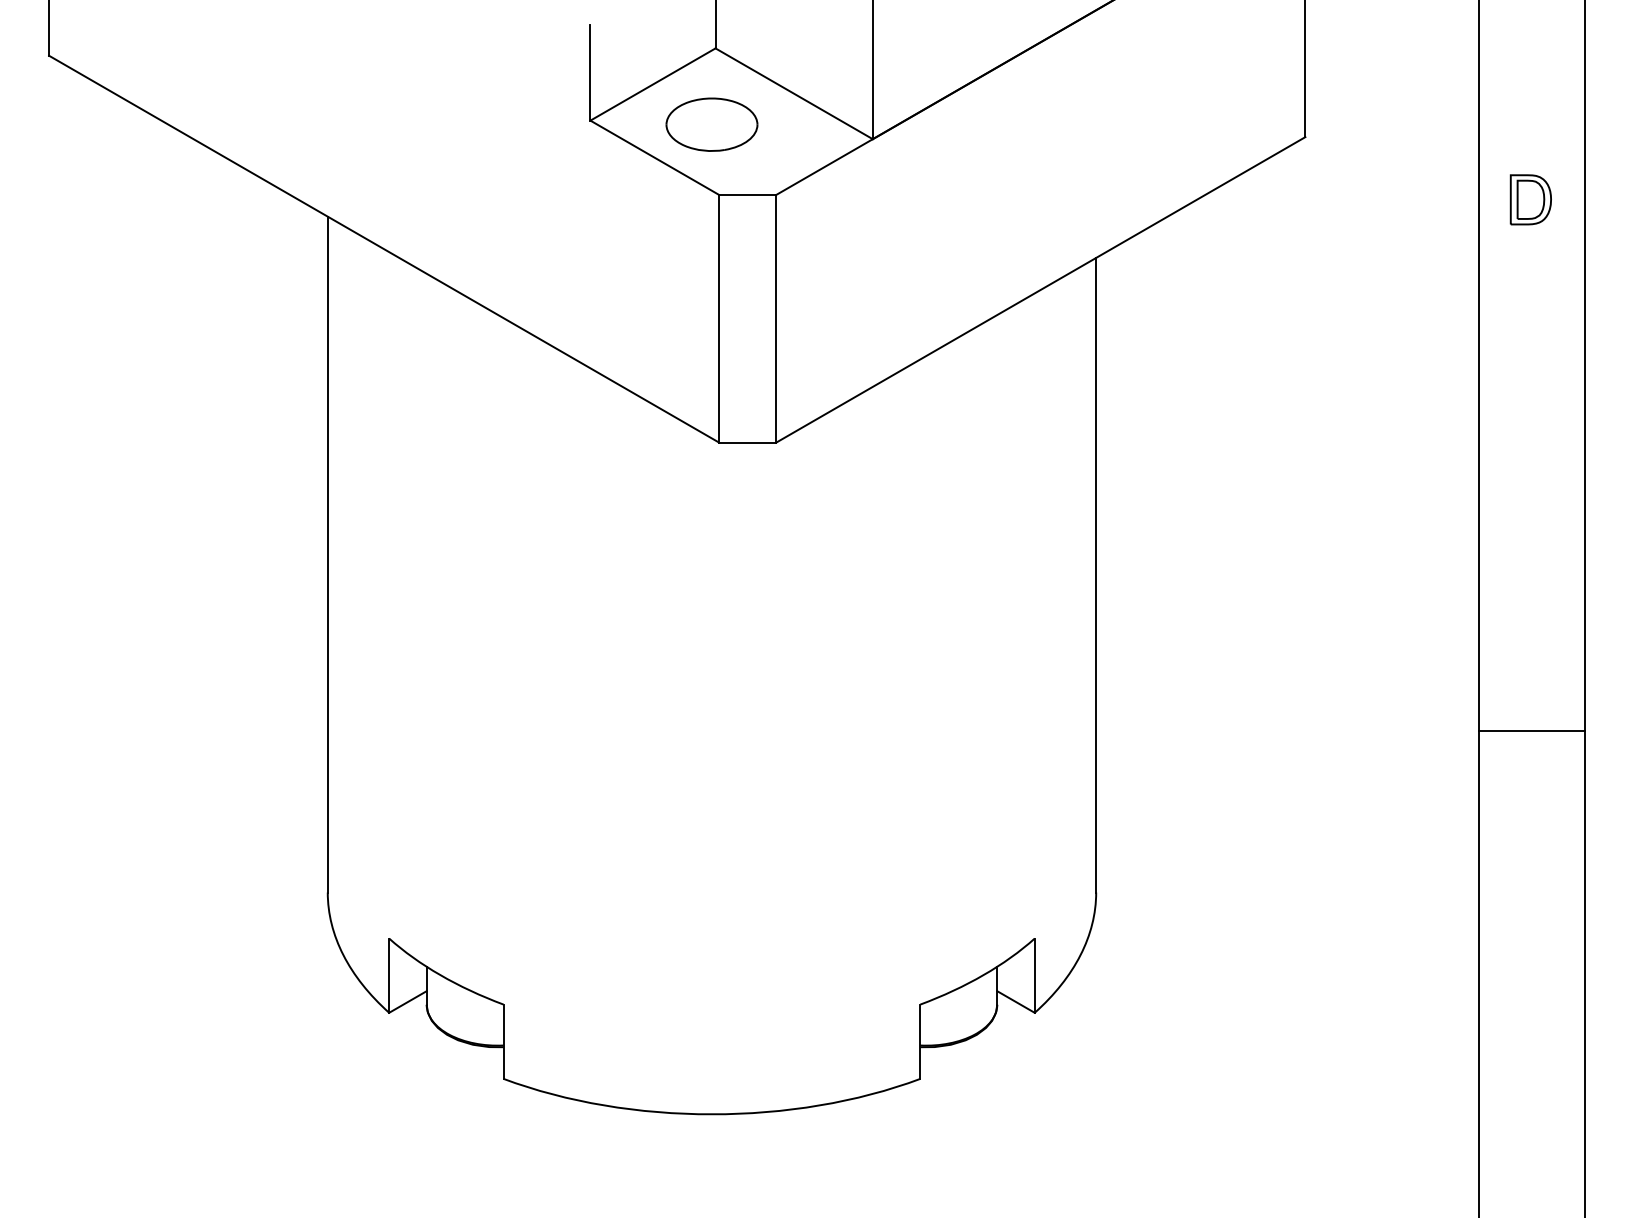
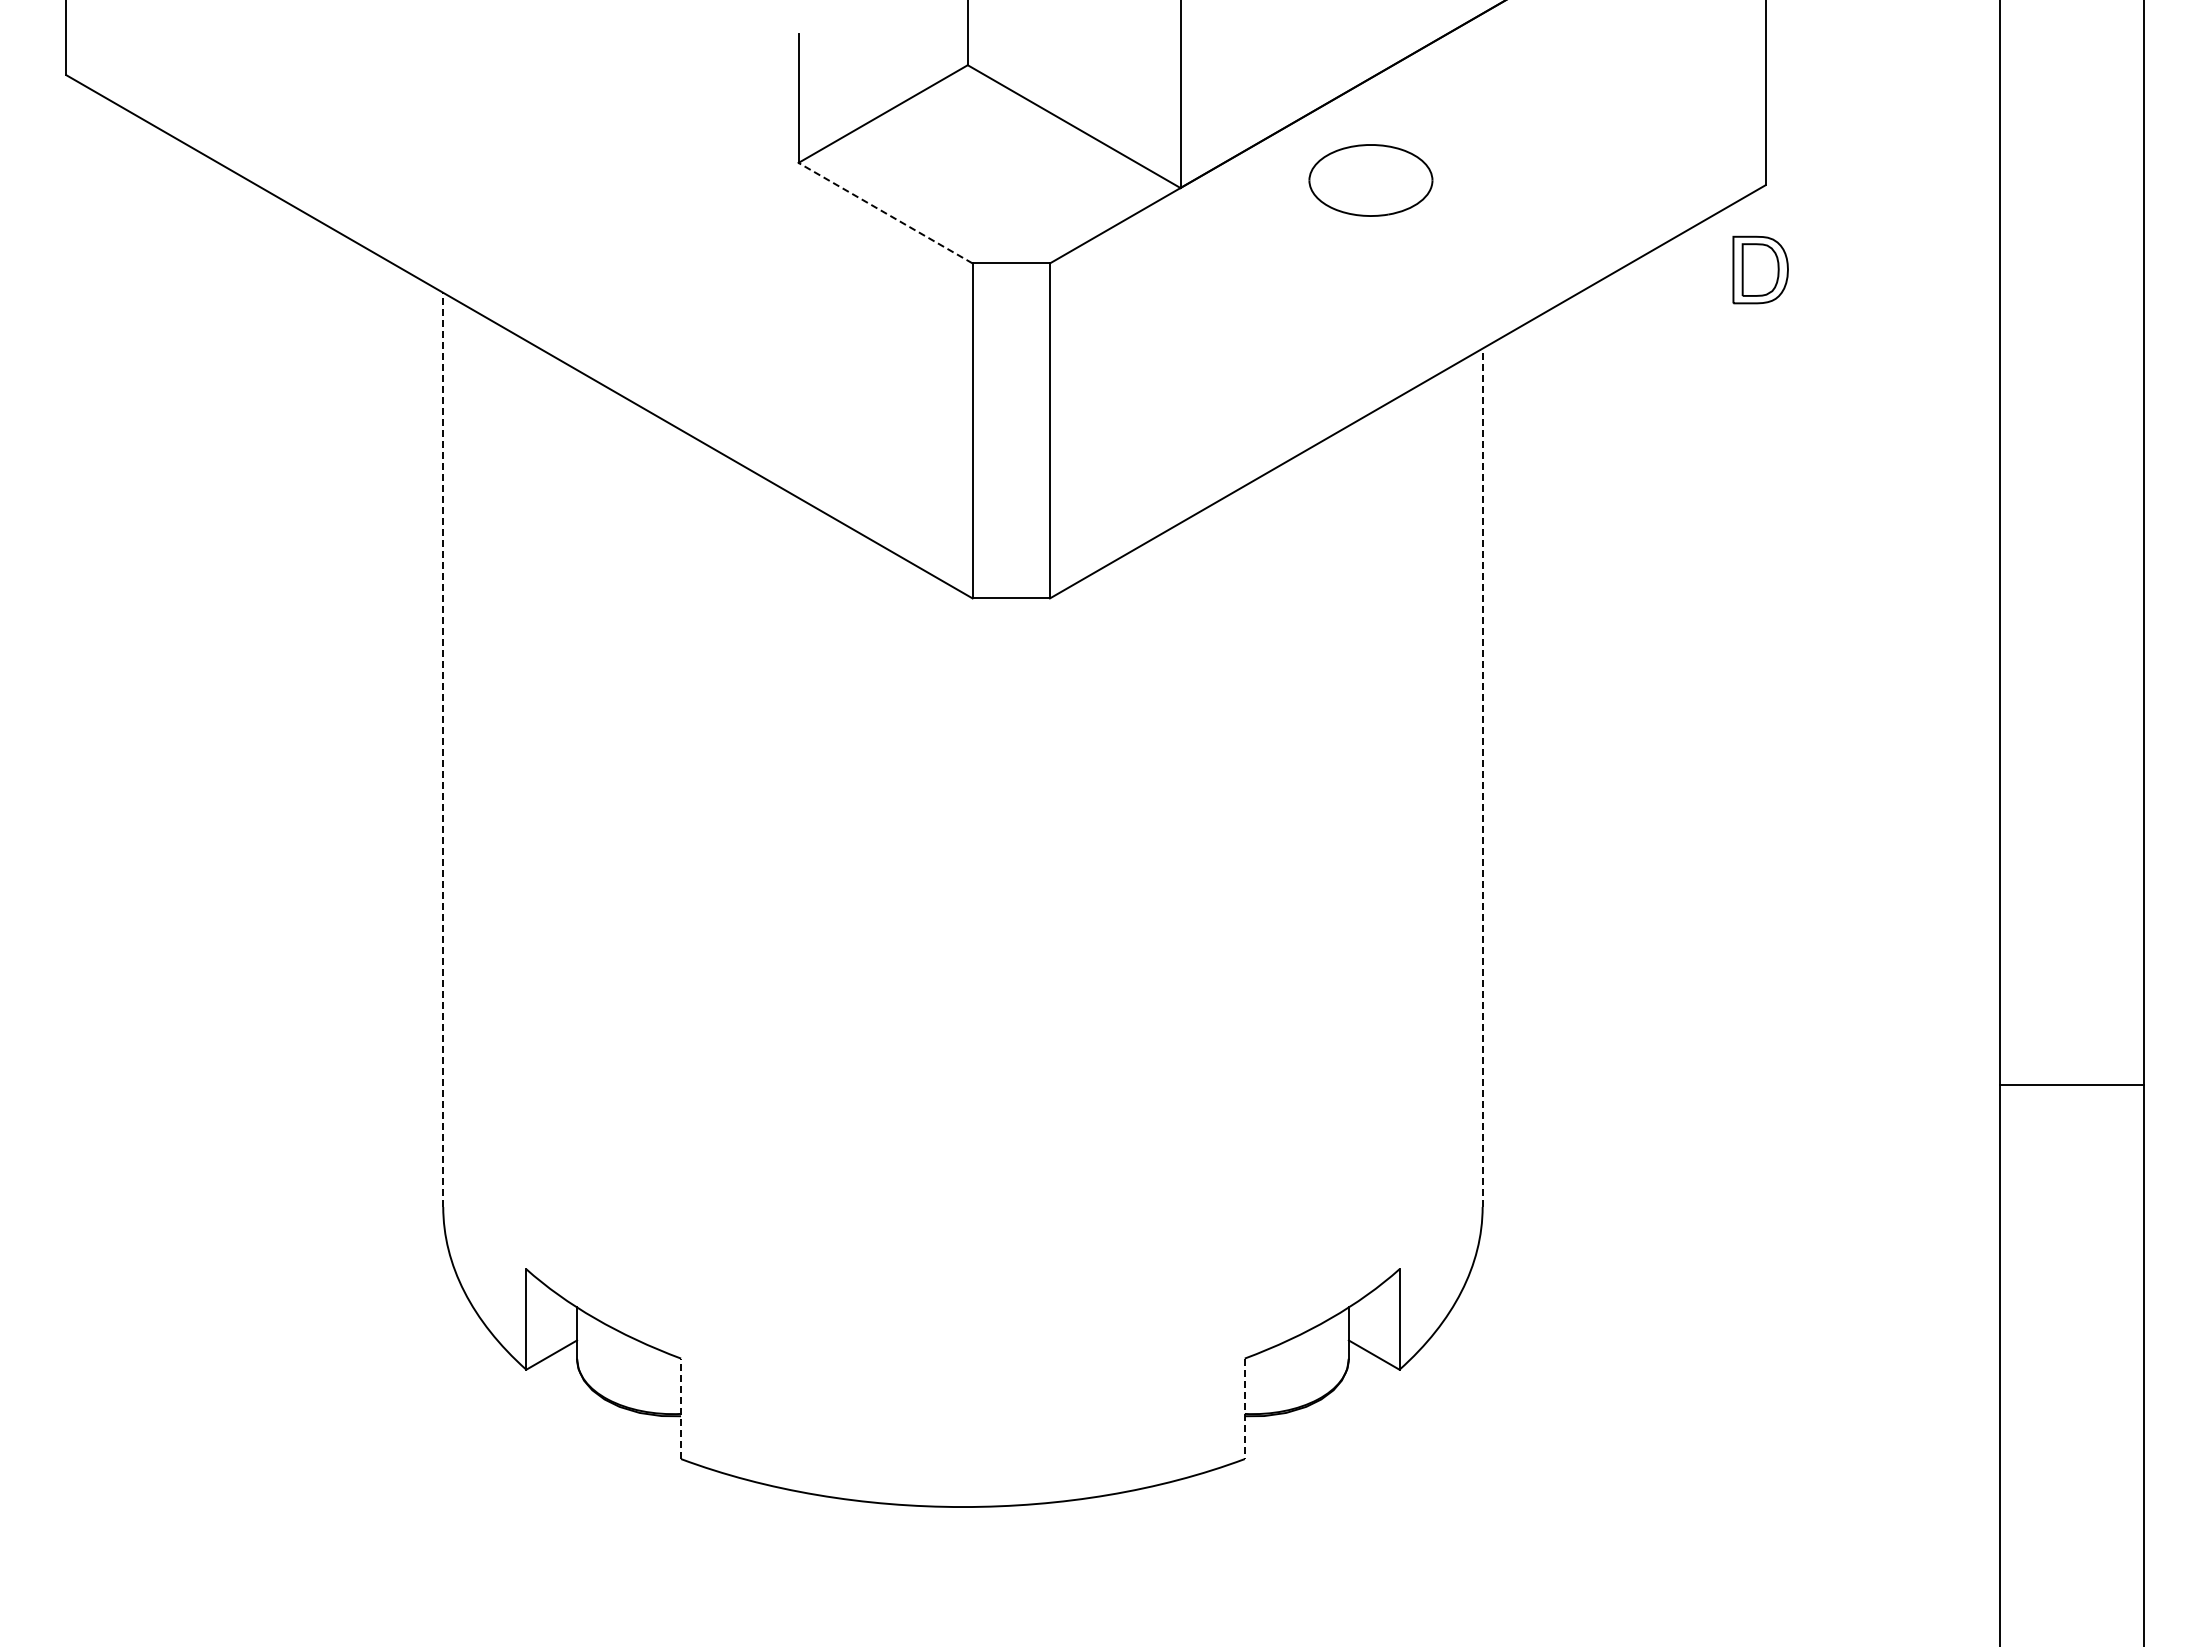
part: (711, 124) -> (1370, 180), moved
line: (654, 157) -> (885, 212), solid -> dashed
part: (1530, 199) -> (1760, 269), moved
line: (327, 554) -> (443, 749), solid -> dashed
line: (1096, 574) -> (1482, 777), solid -> dashed
line: (1531, 730) -> (2071, 1085), moved
line: (503, 1041) -> (681, 1408), solid -> dashed
line: (920, 1042) -> (1244, 1409), solid -> dashed

